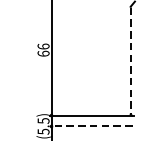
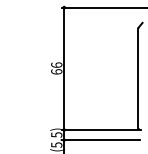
line: (130, 60) -> (138, 78), dashed -> solid
line: (91, 126) -> (101, 140), dashed -> solid

